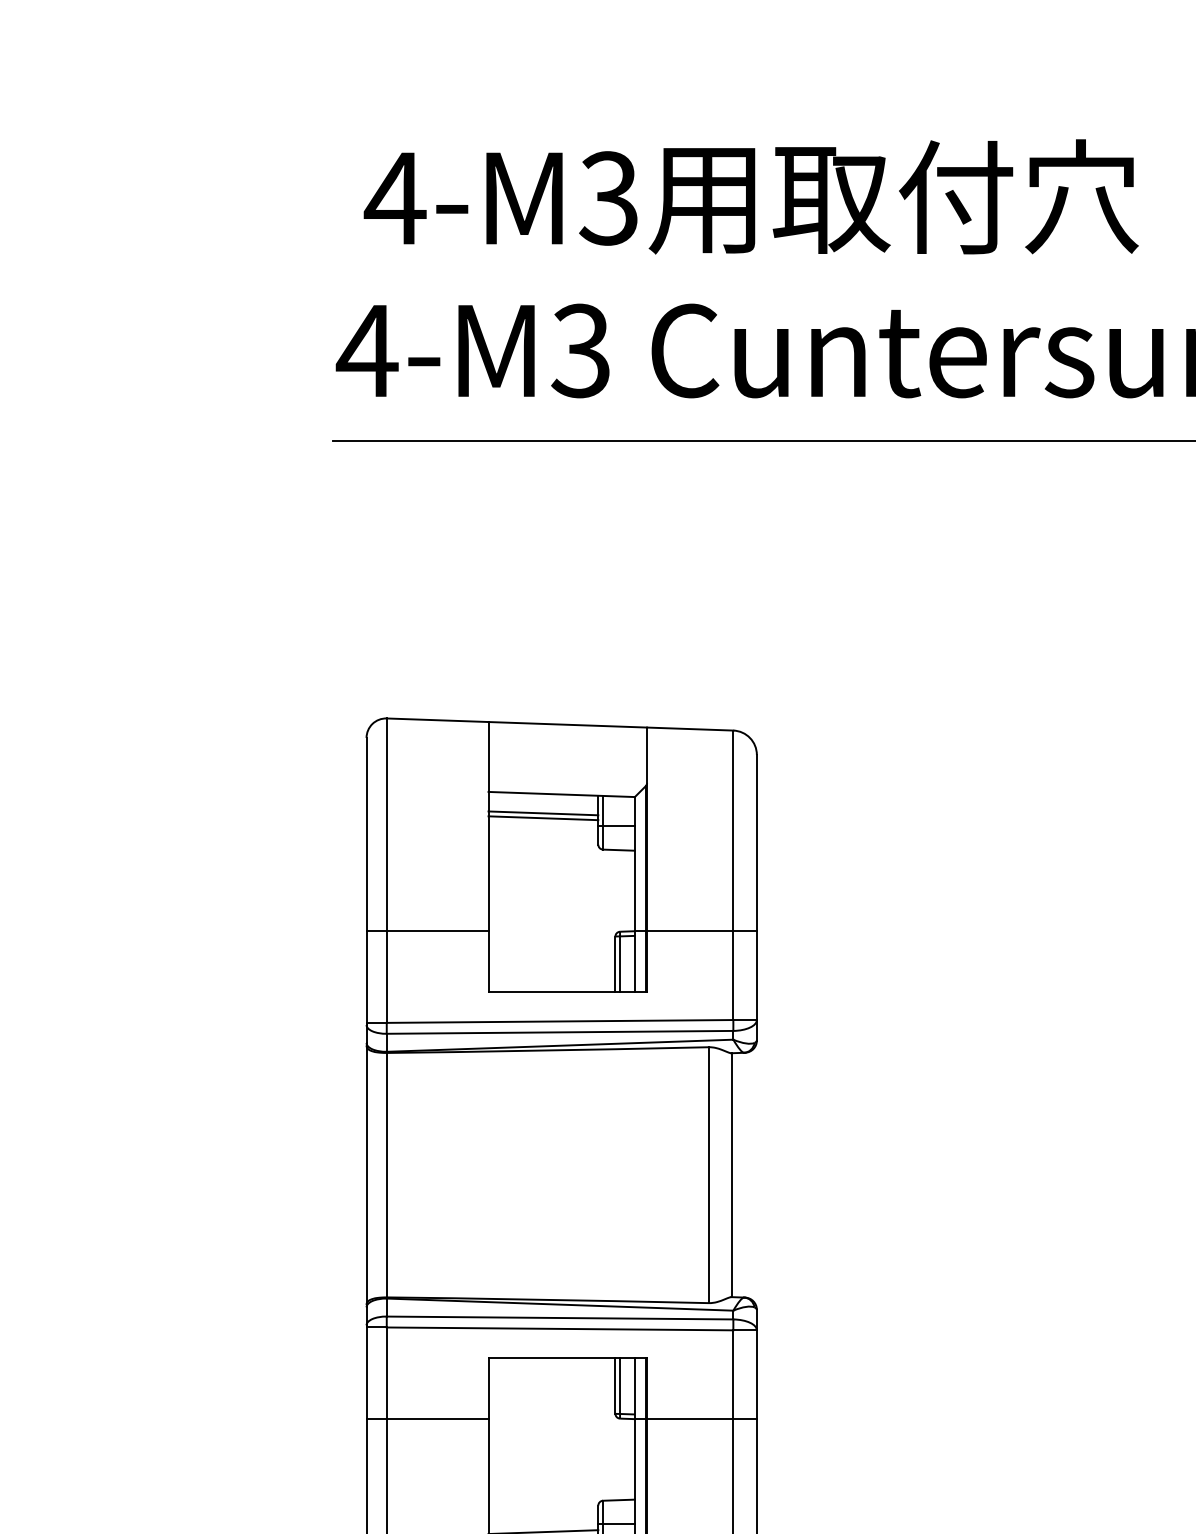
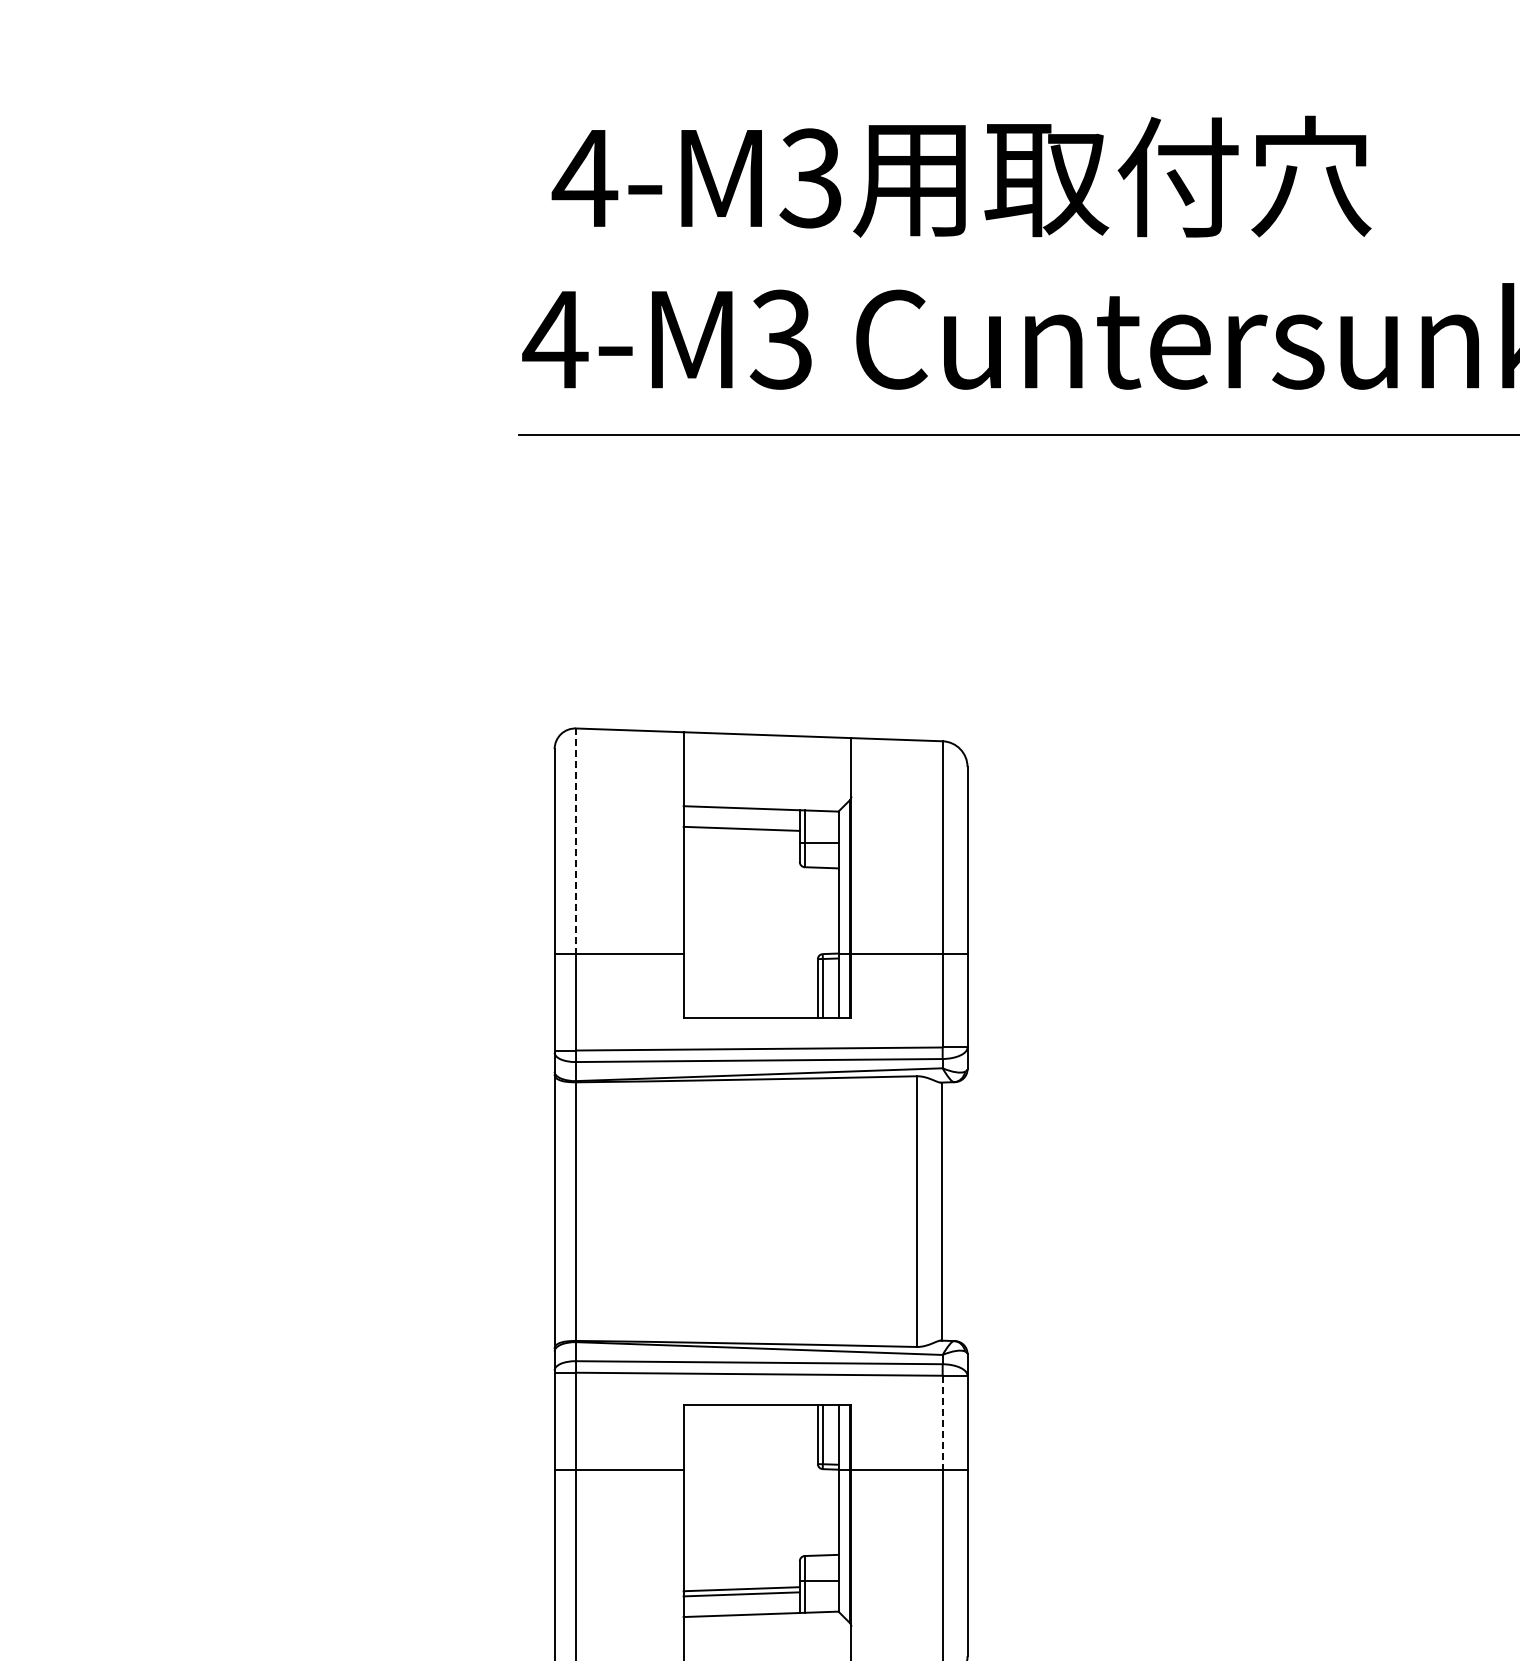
line: (543, 818) -> (741, 834), removed
line: (387, 825) -> (576, 841), solid -> dashed
line: (733, 1374) -> (942, 1422), solid -> dashed

